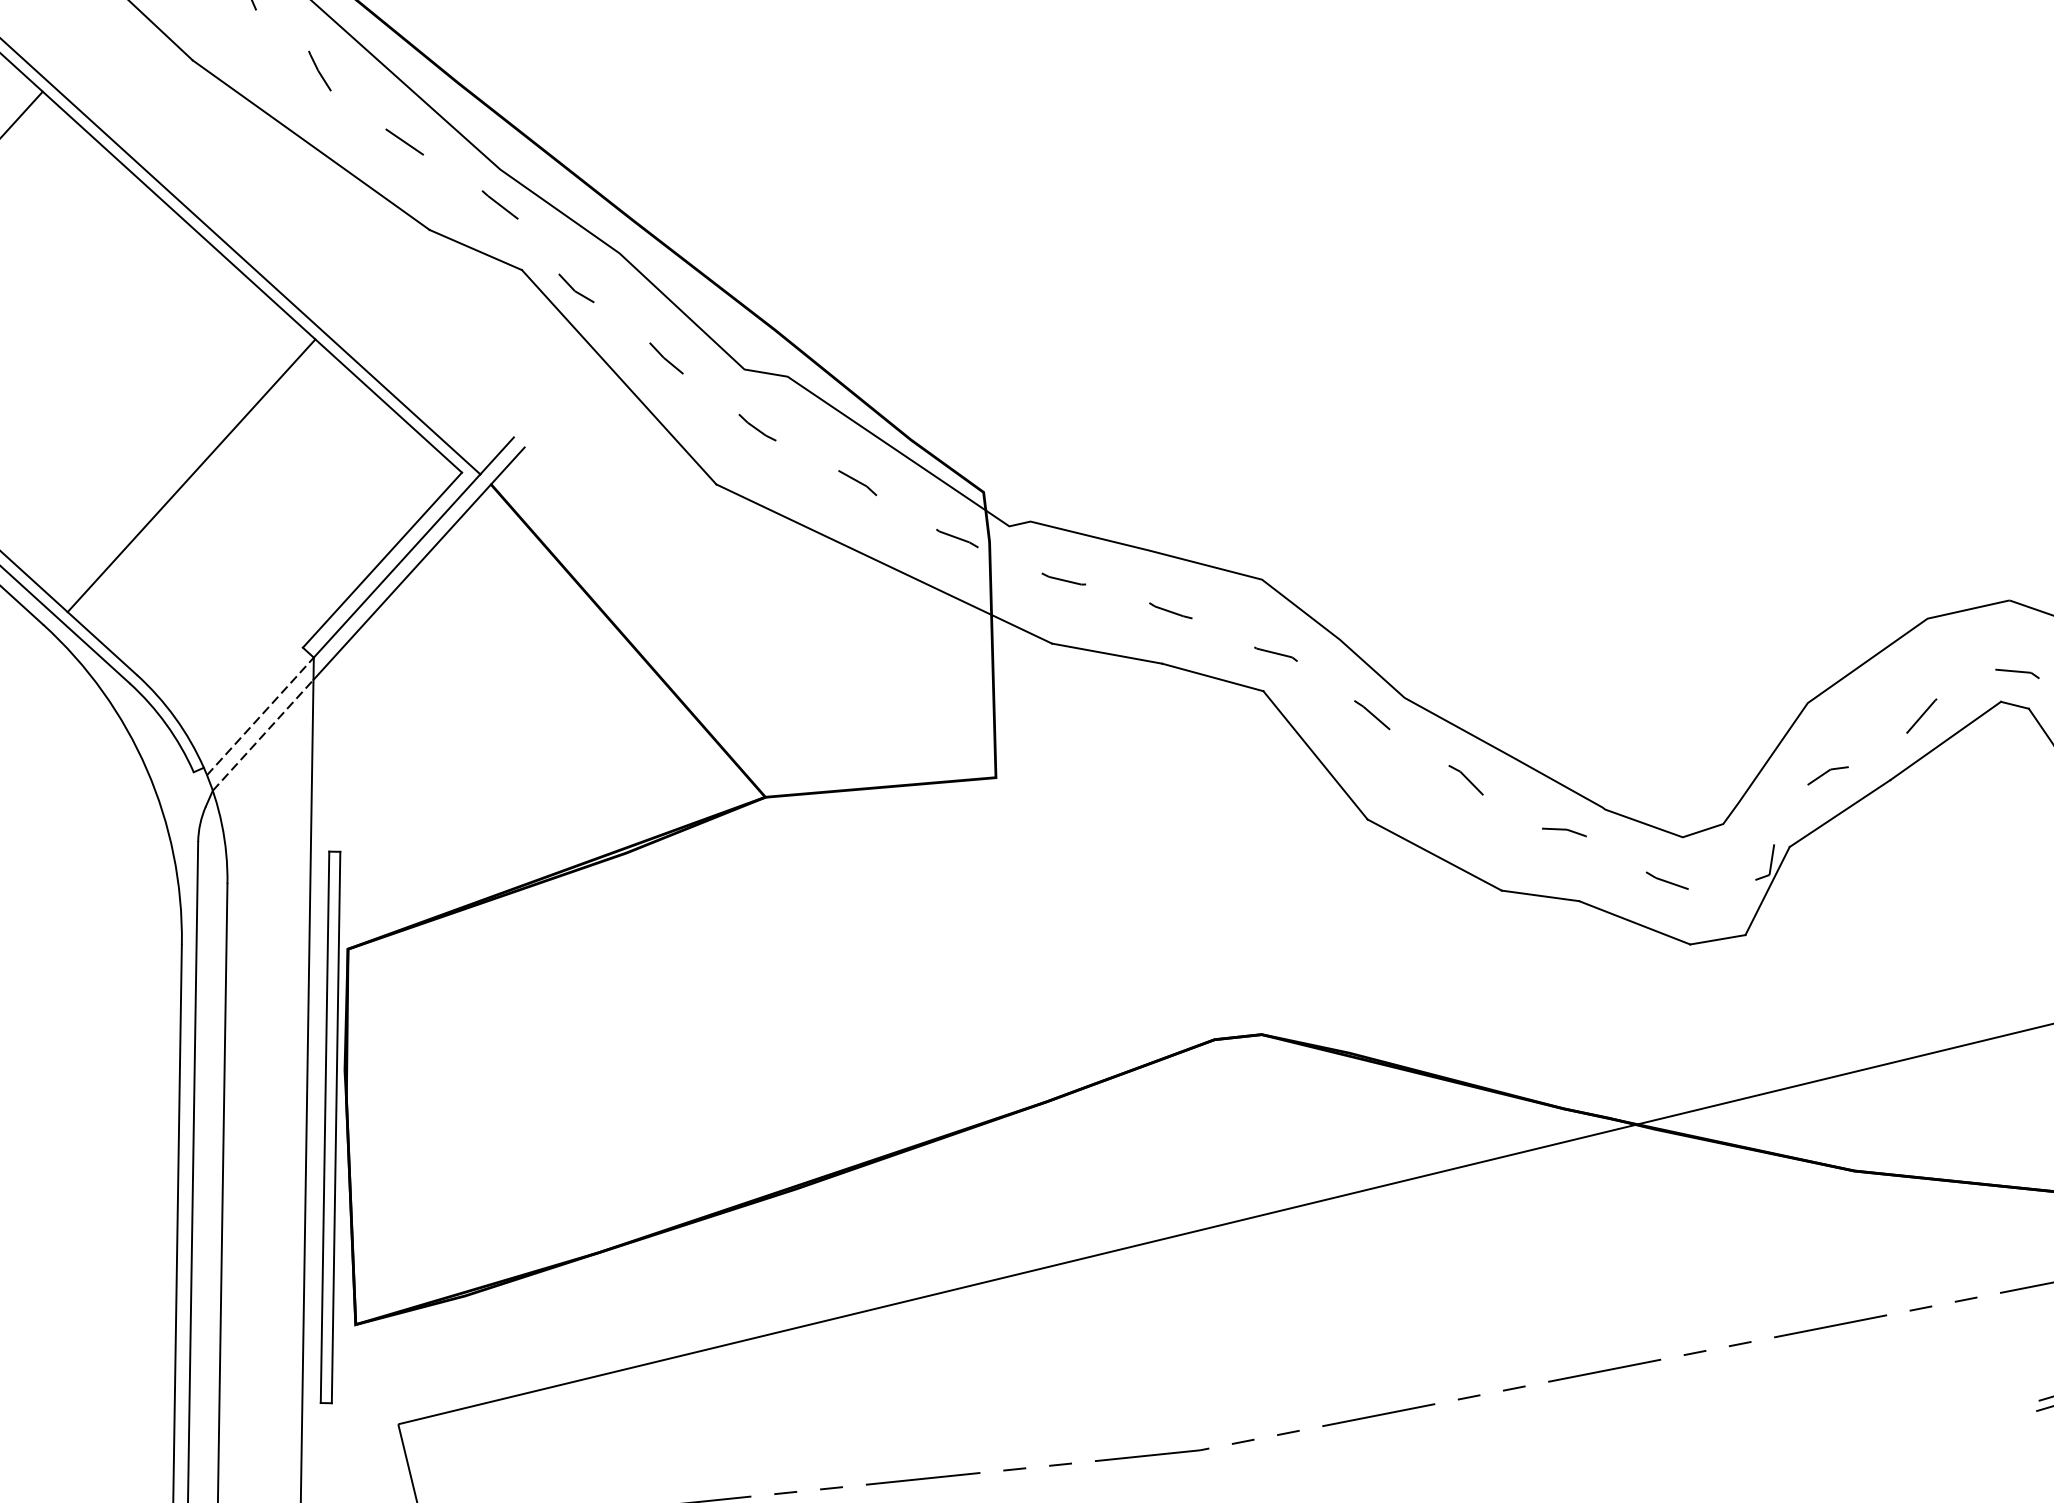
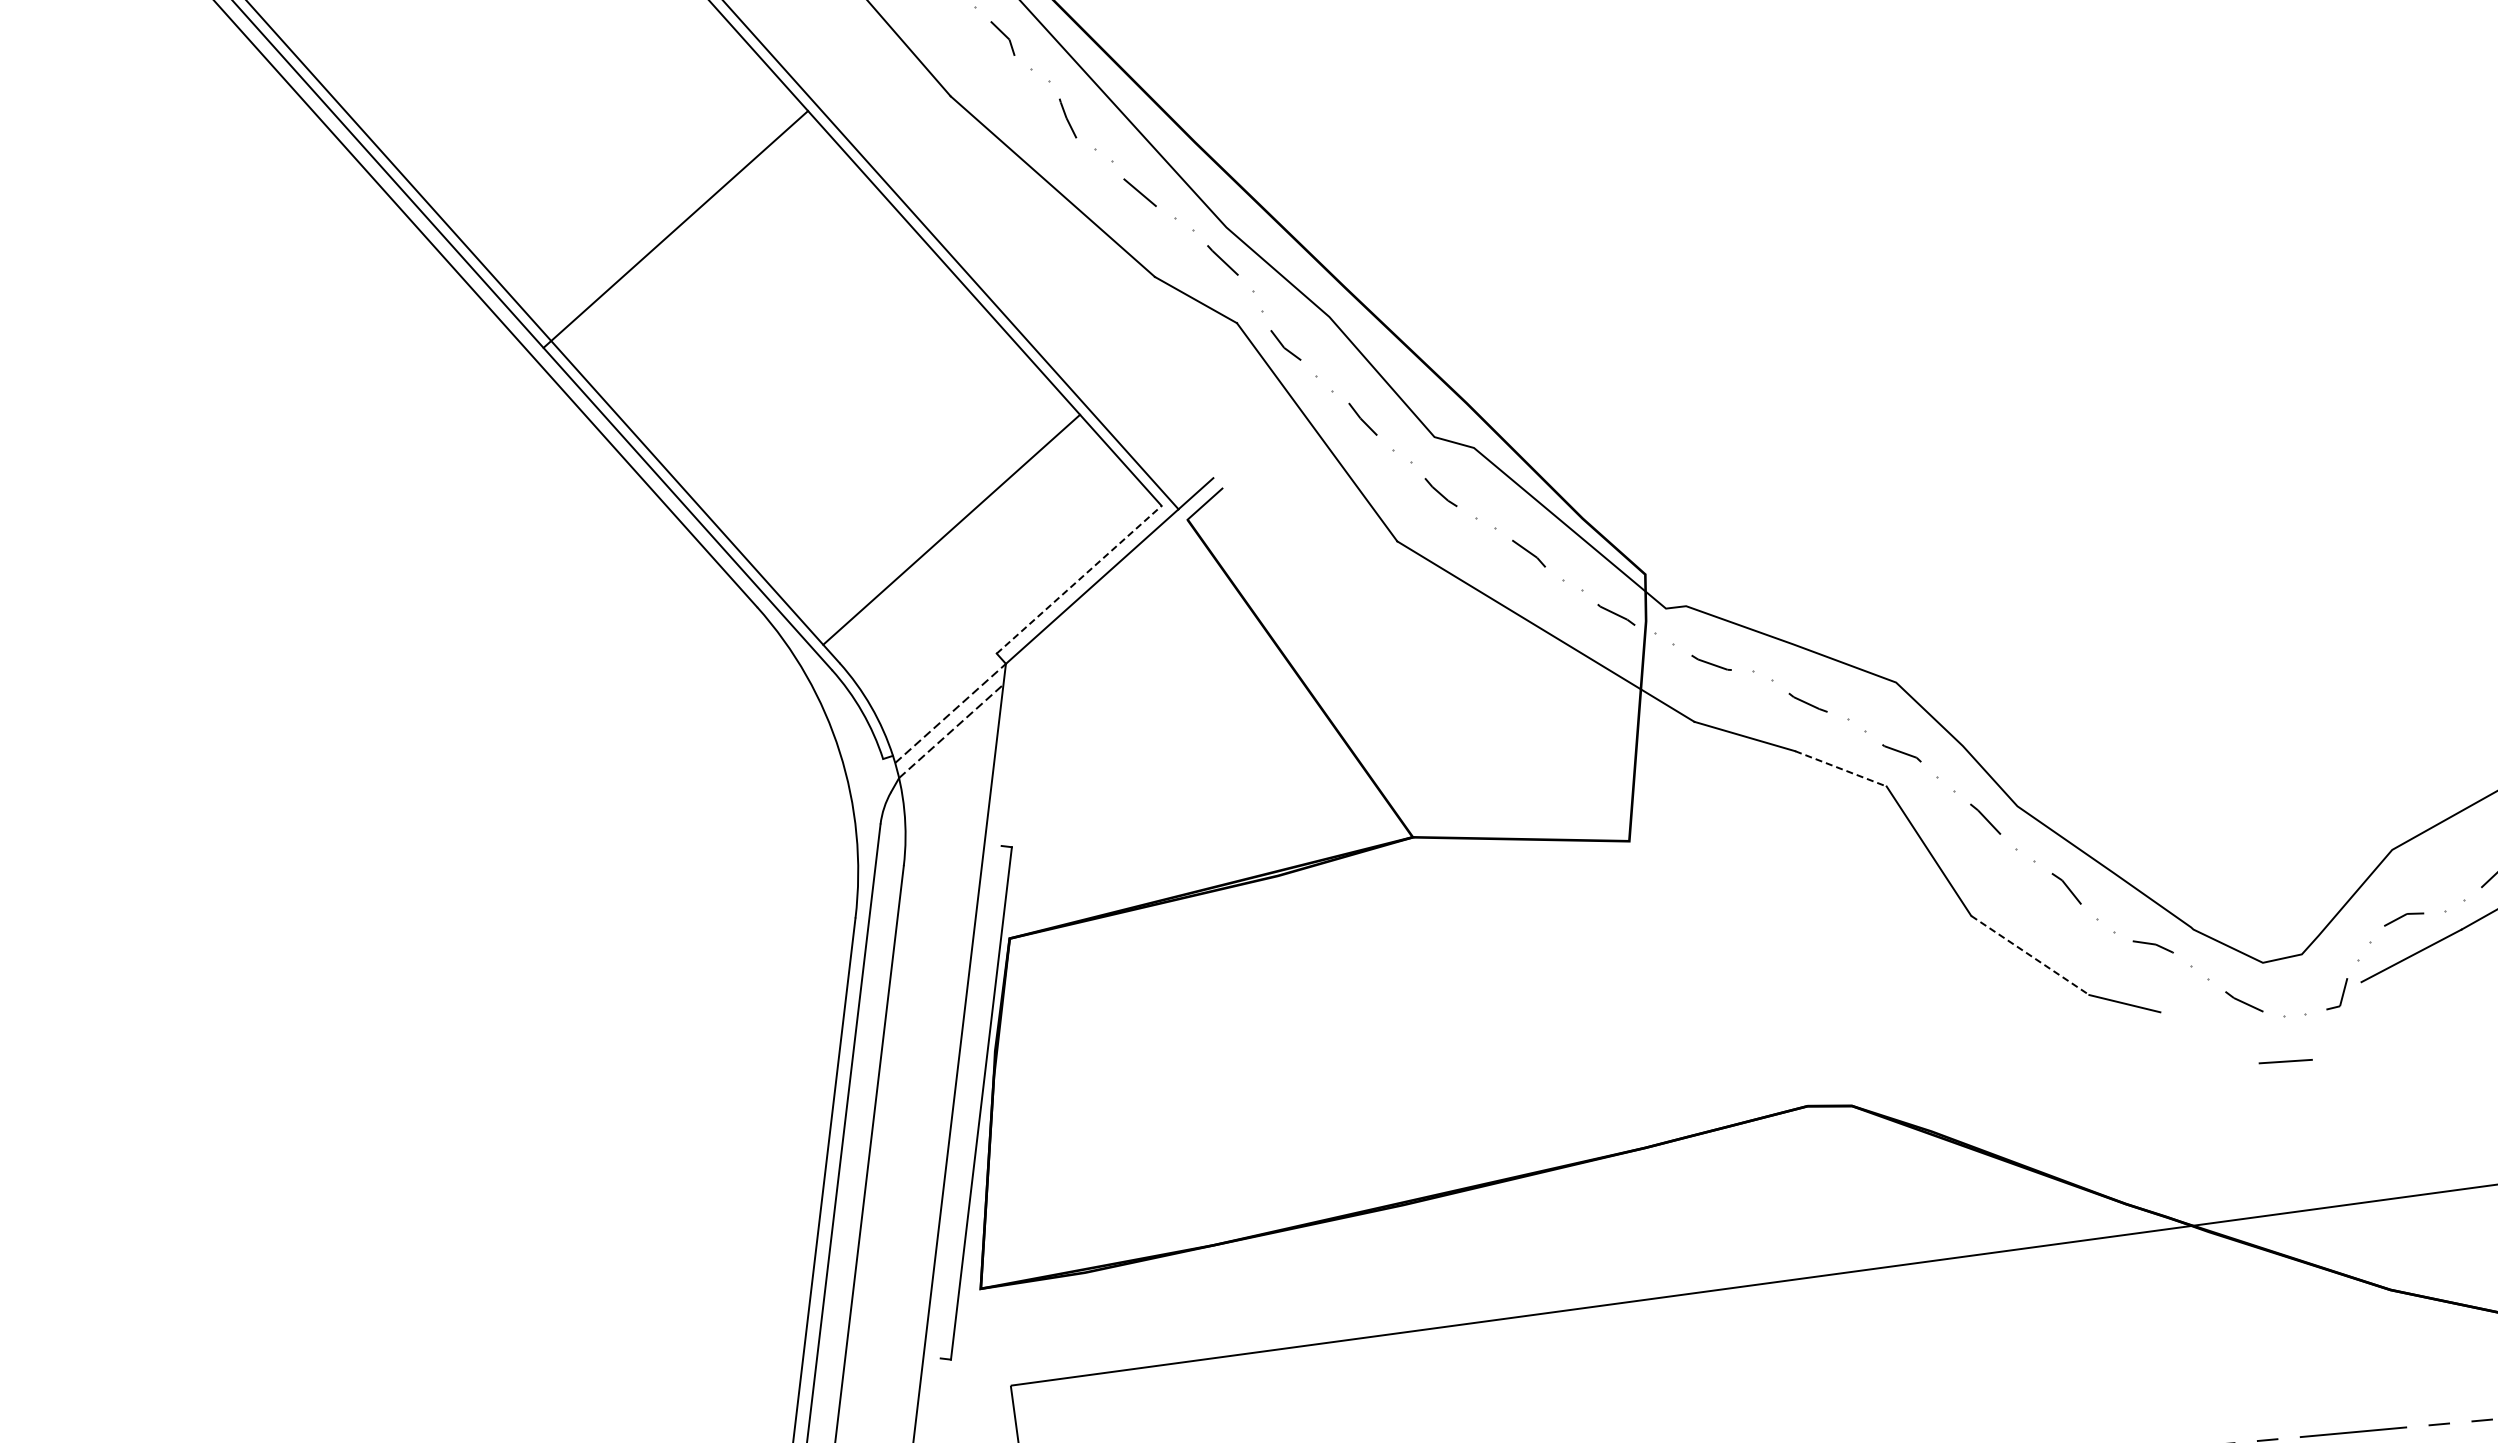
line: (191, 475) -> (951, 529), moved
line: (382, 559) -> (1079, 579), solid -> dashed
line: (402, 581) -> (1095, 601), removed
line: (1213, 678) -> (1841, 769), solid -> dashed
line: (1434, 855) -> (2030, 955), solid -> dashed
line: (1767, 890) -> (2336, 1020), removed
line: (1634, 922) -> (2209, 1037), removed
line: (324, 1126) -> (970, 1101), removed

